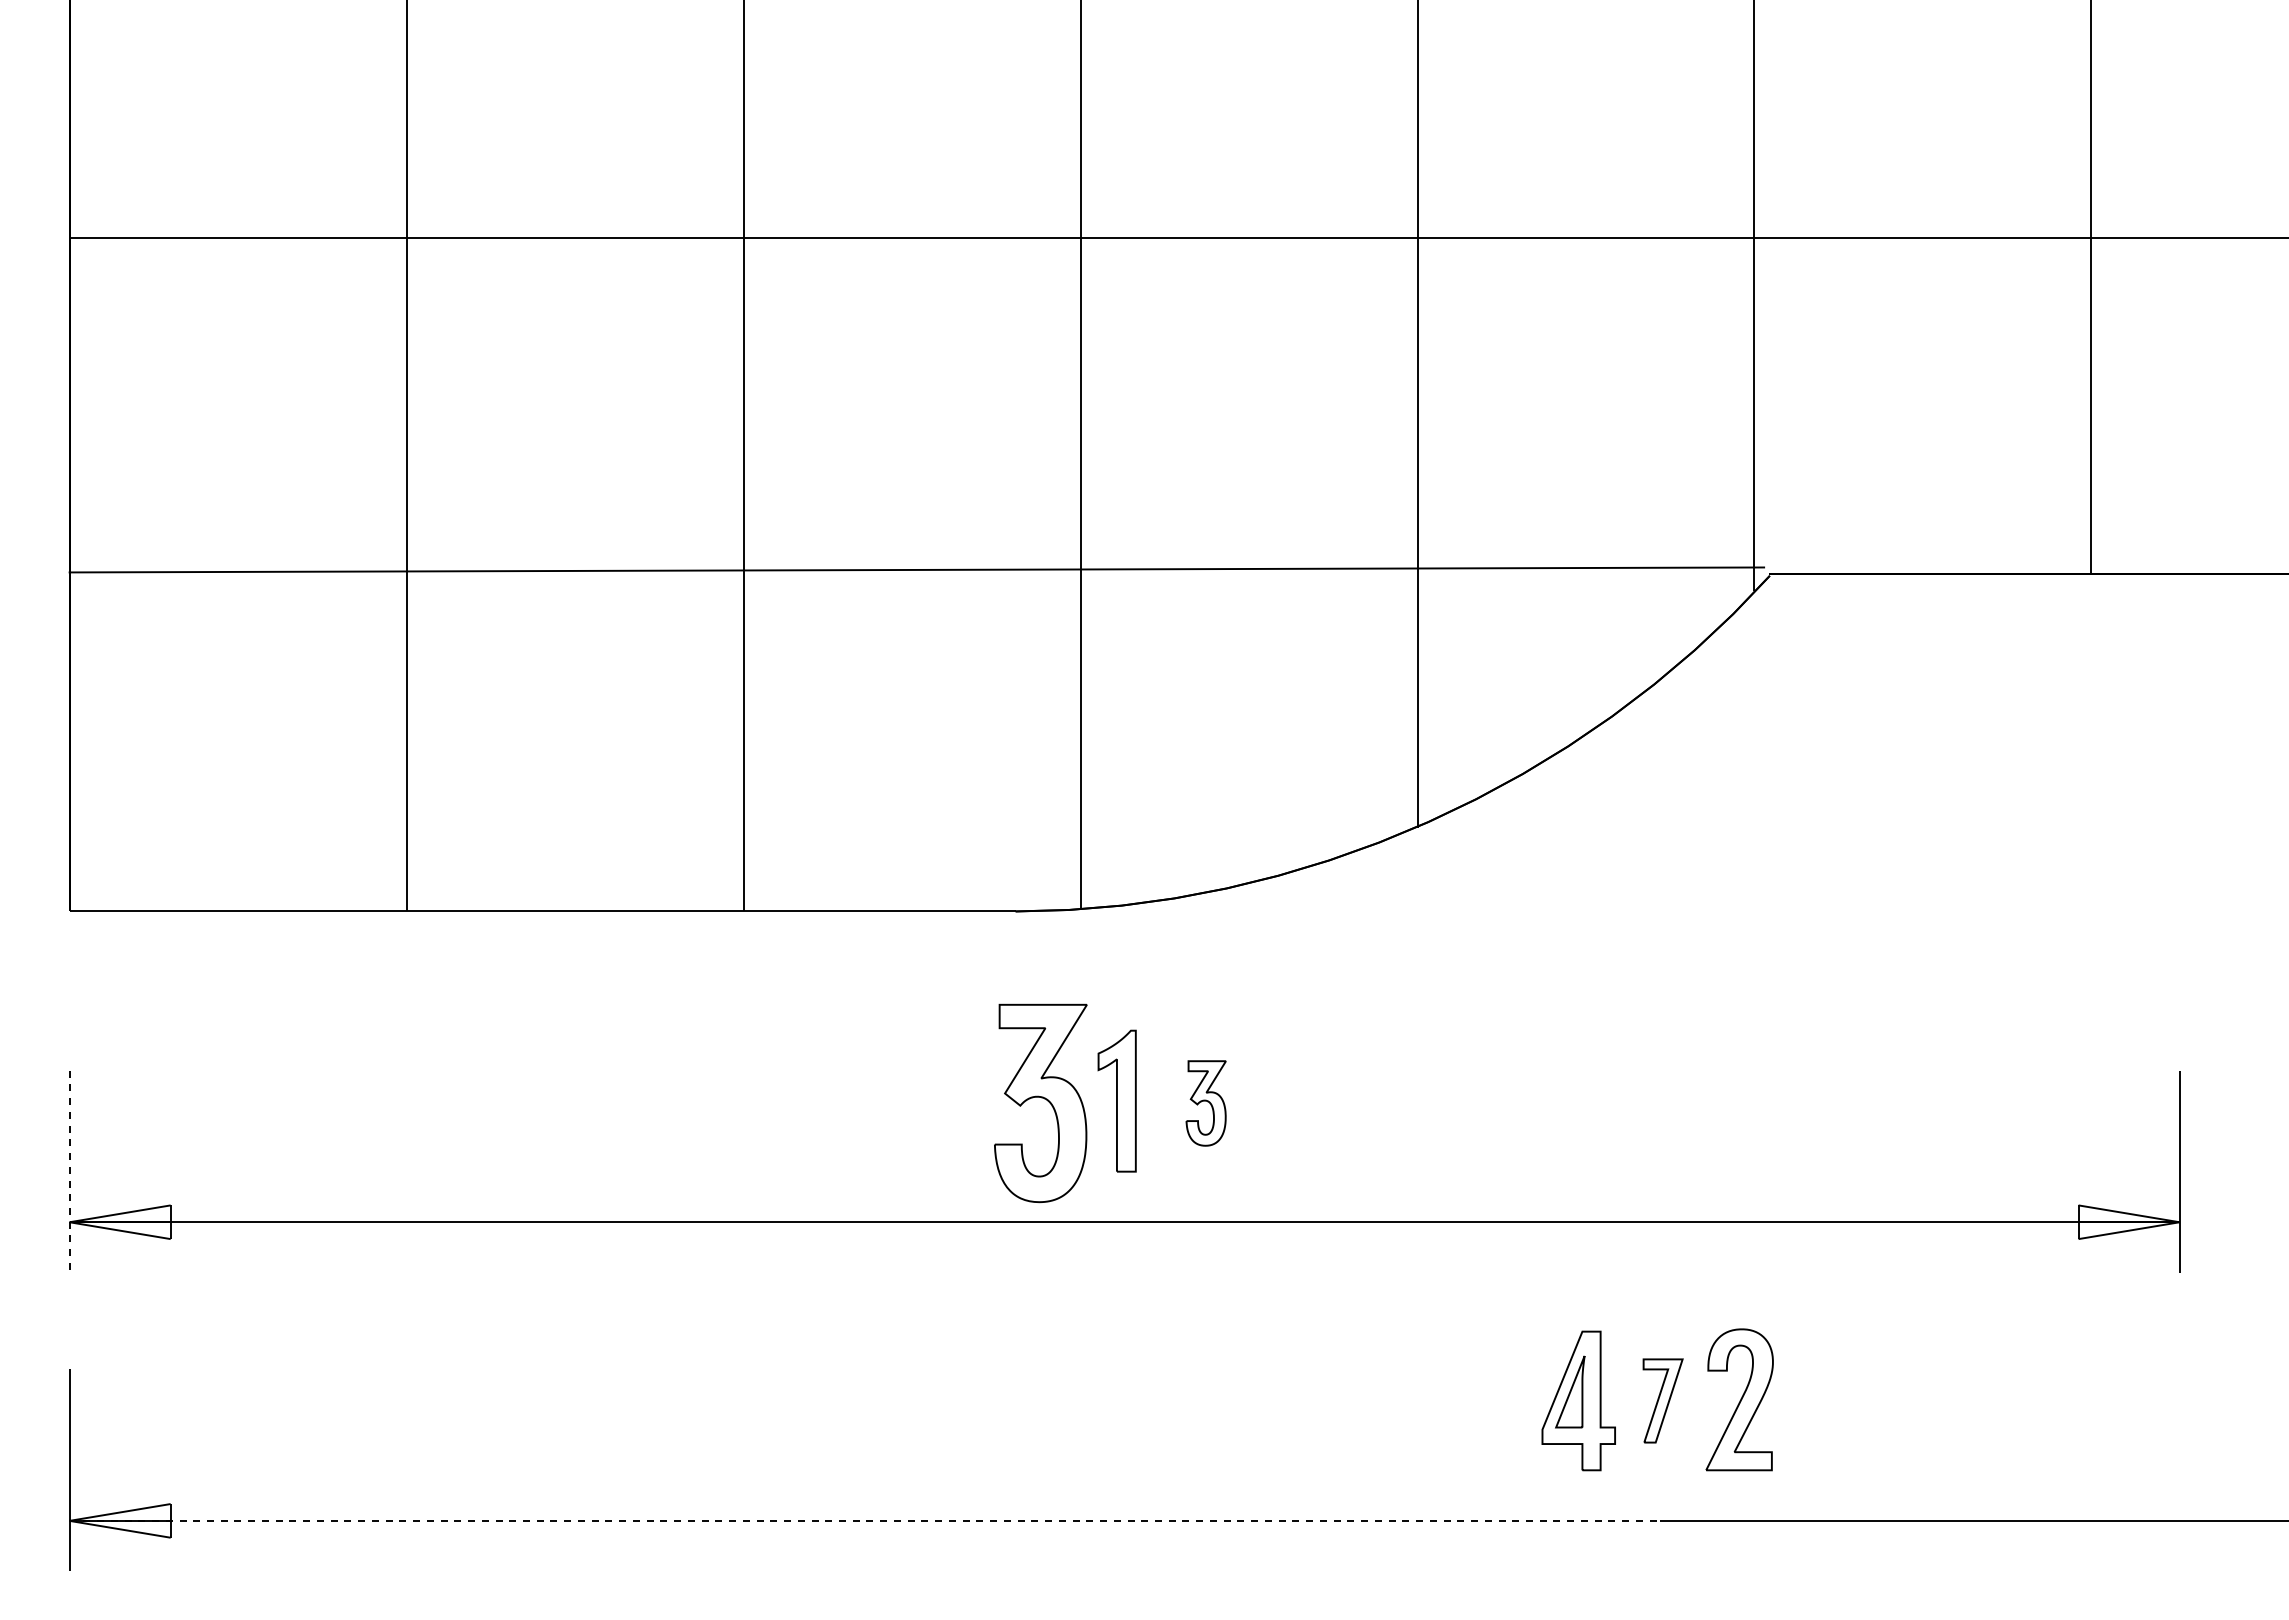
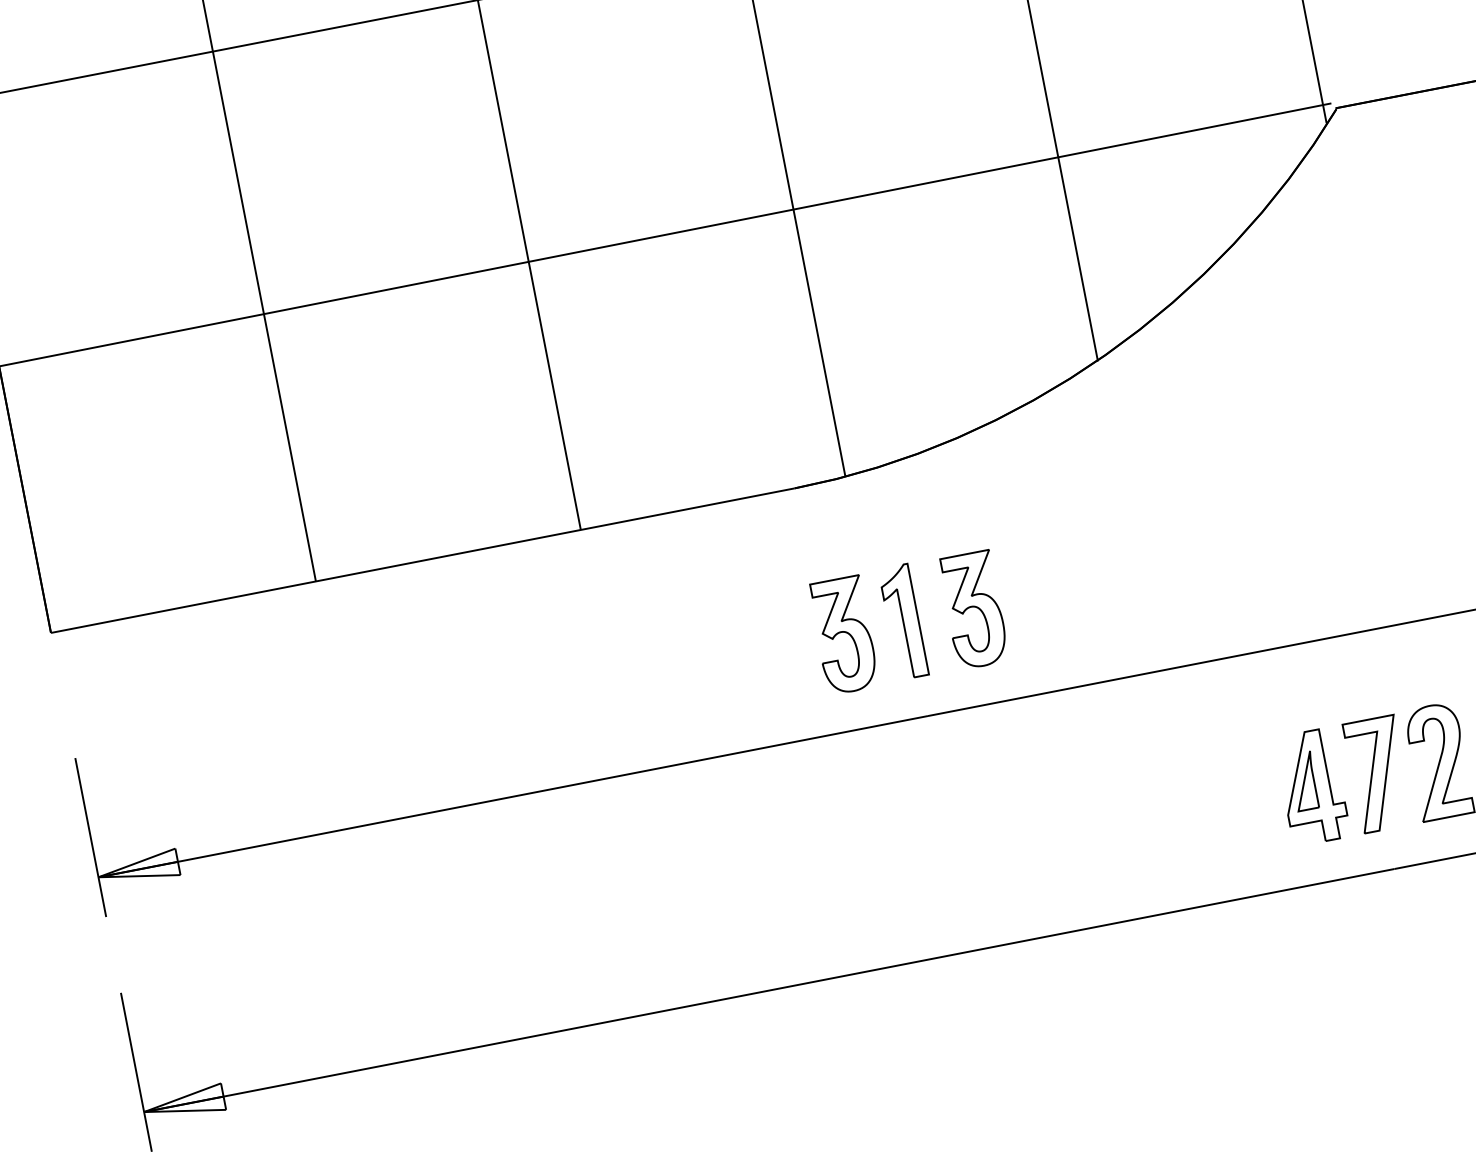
part: (1040, 1103) -> (843, 635), size x0.71
part: (1205, 1103) -> (973, 610), size x1.67
line: (69, 1172) -> (90, 838), dashed -> solid
part: (1662, 1400) -> (1378, 773), size x1.67
line: (865, 1520) -> (769, 990), dashed -> solid

